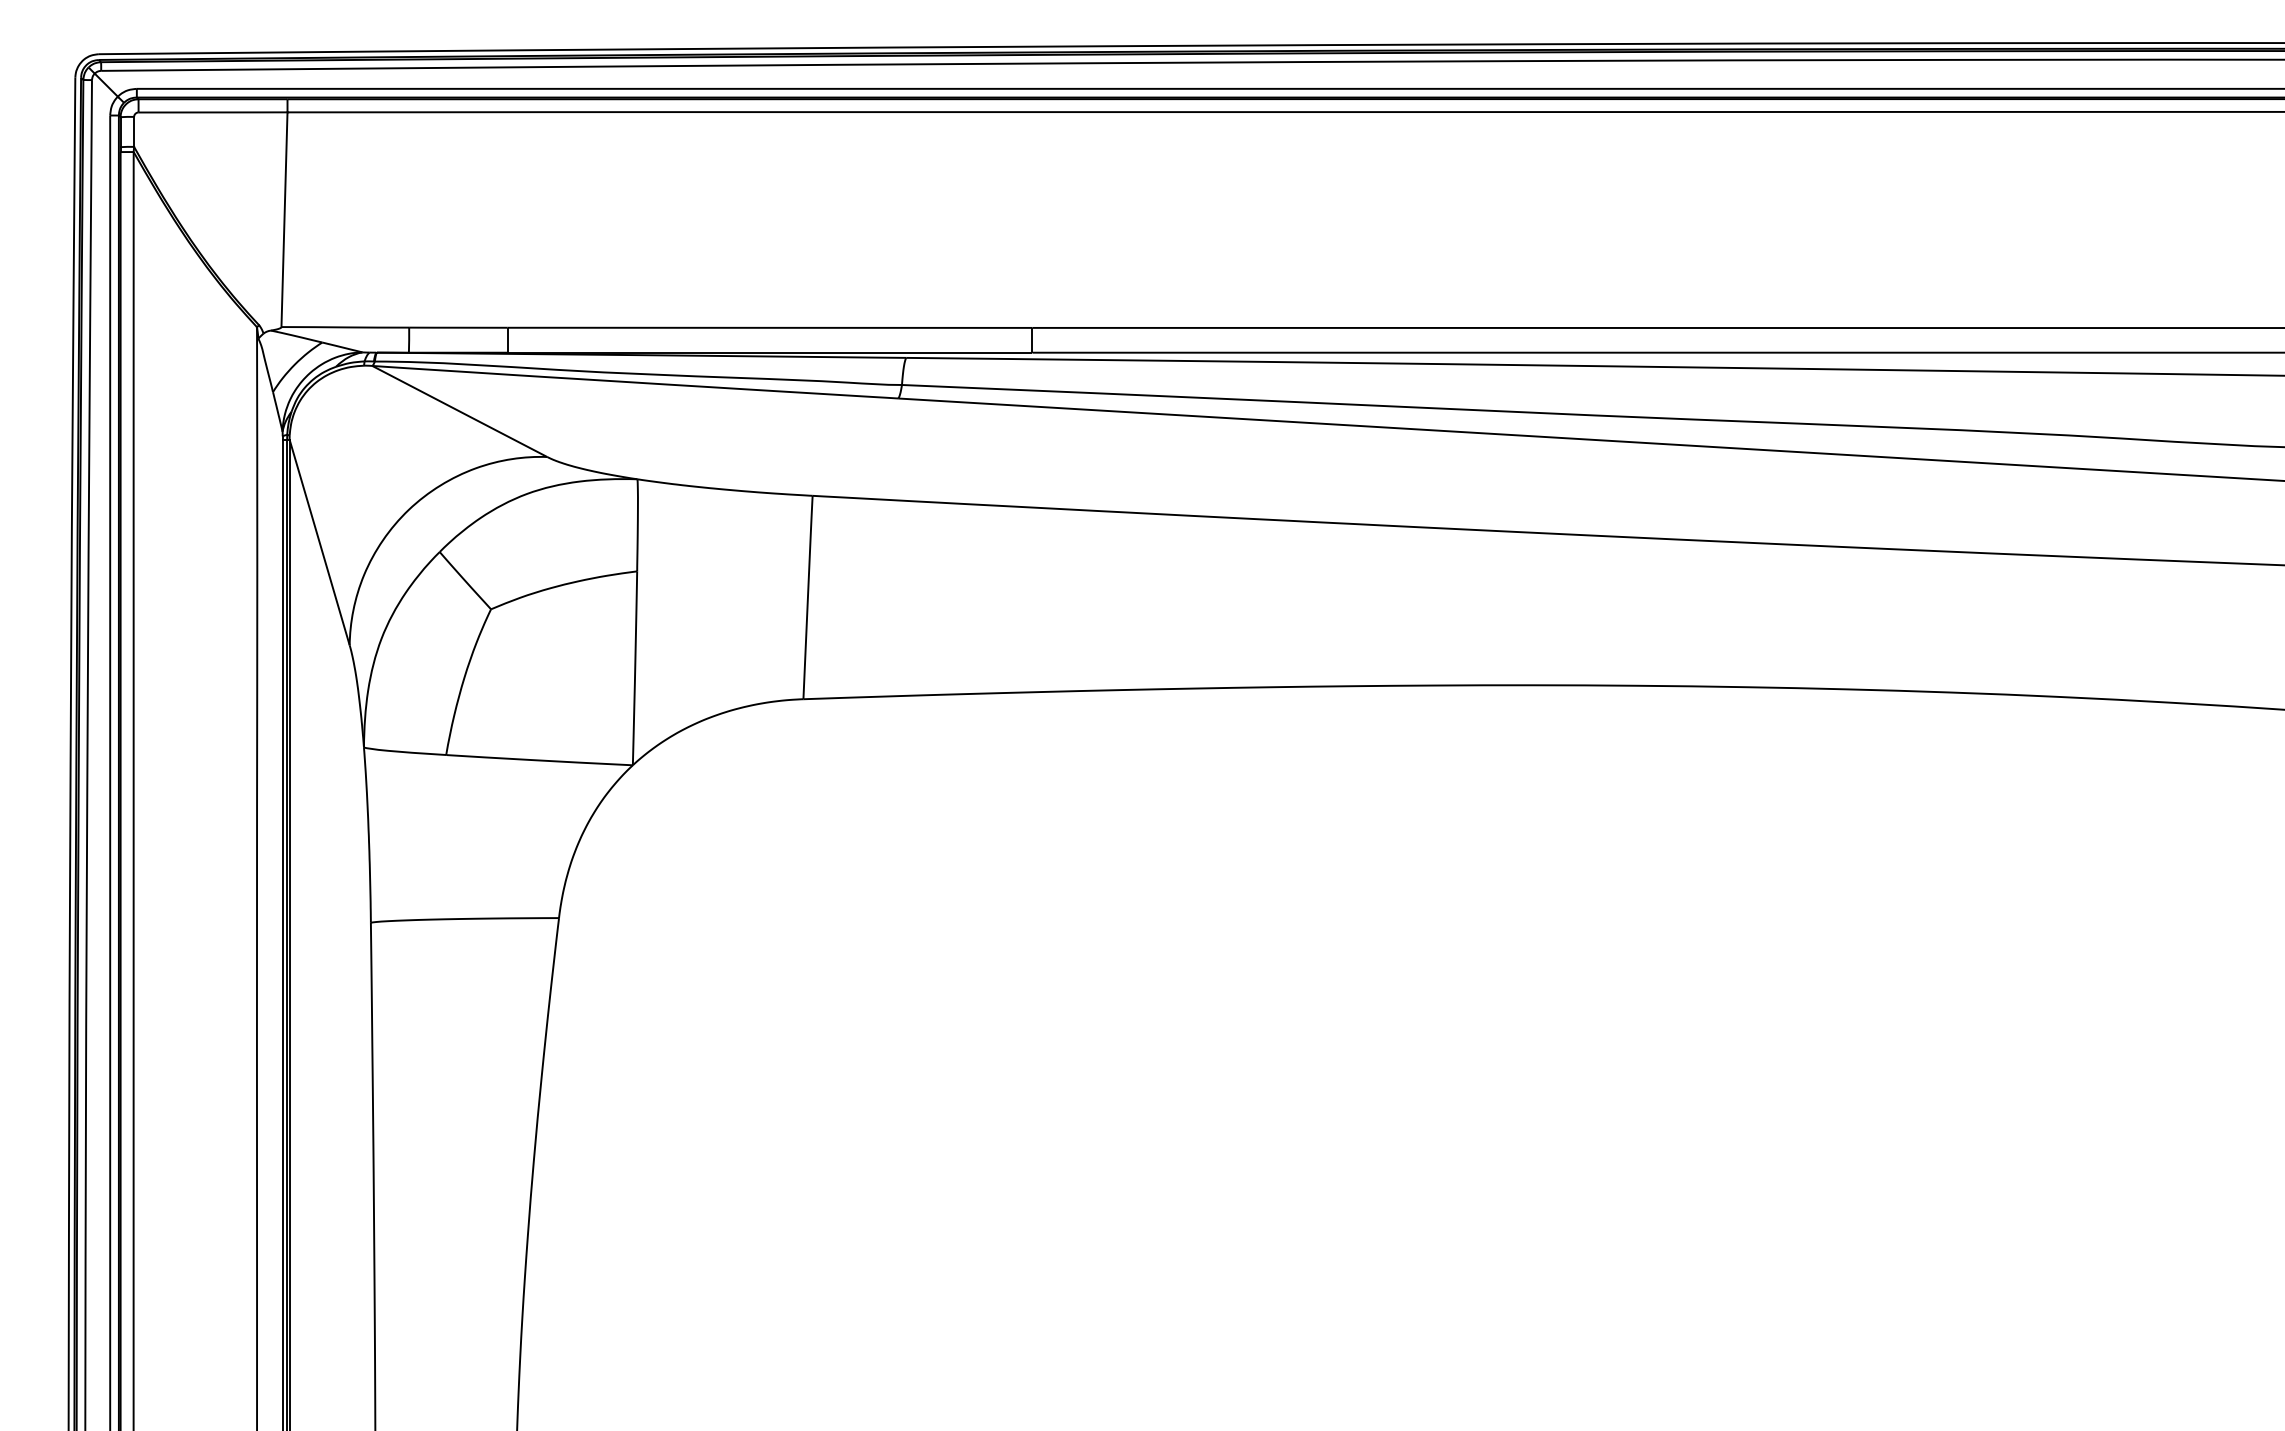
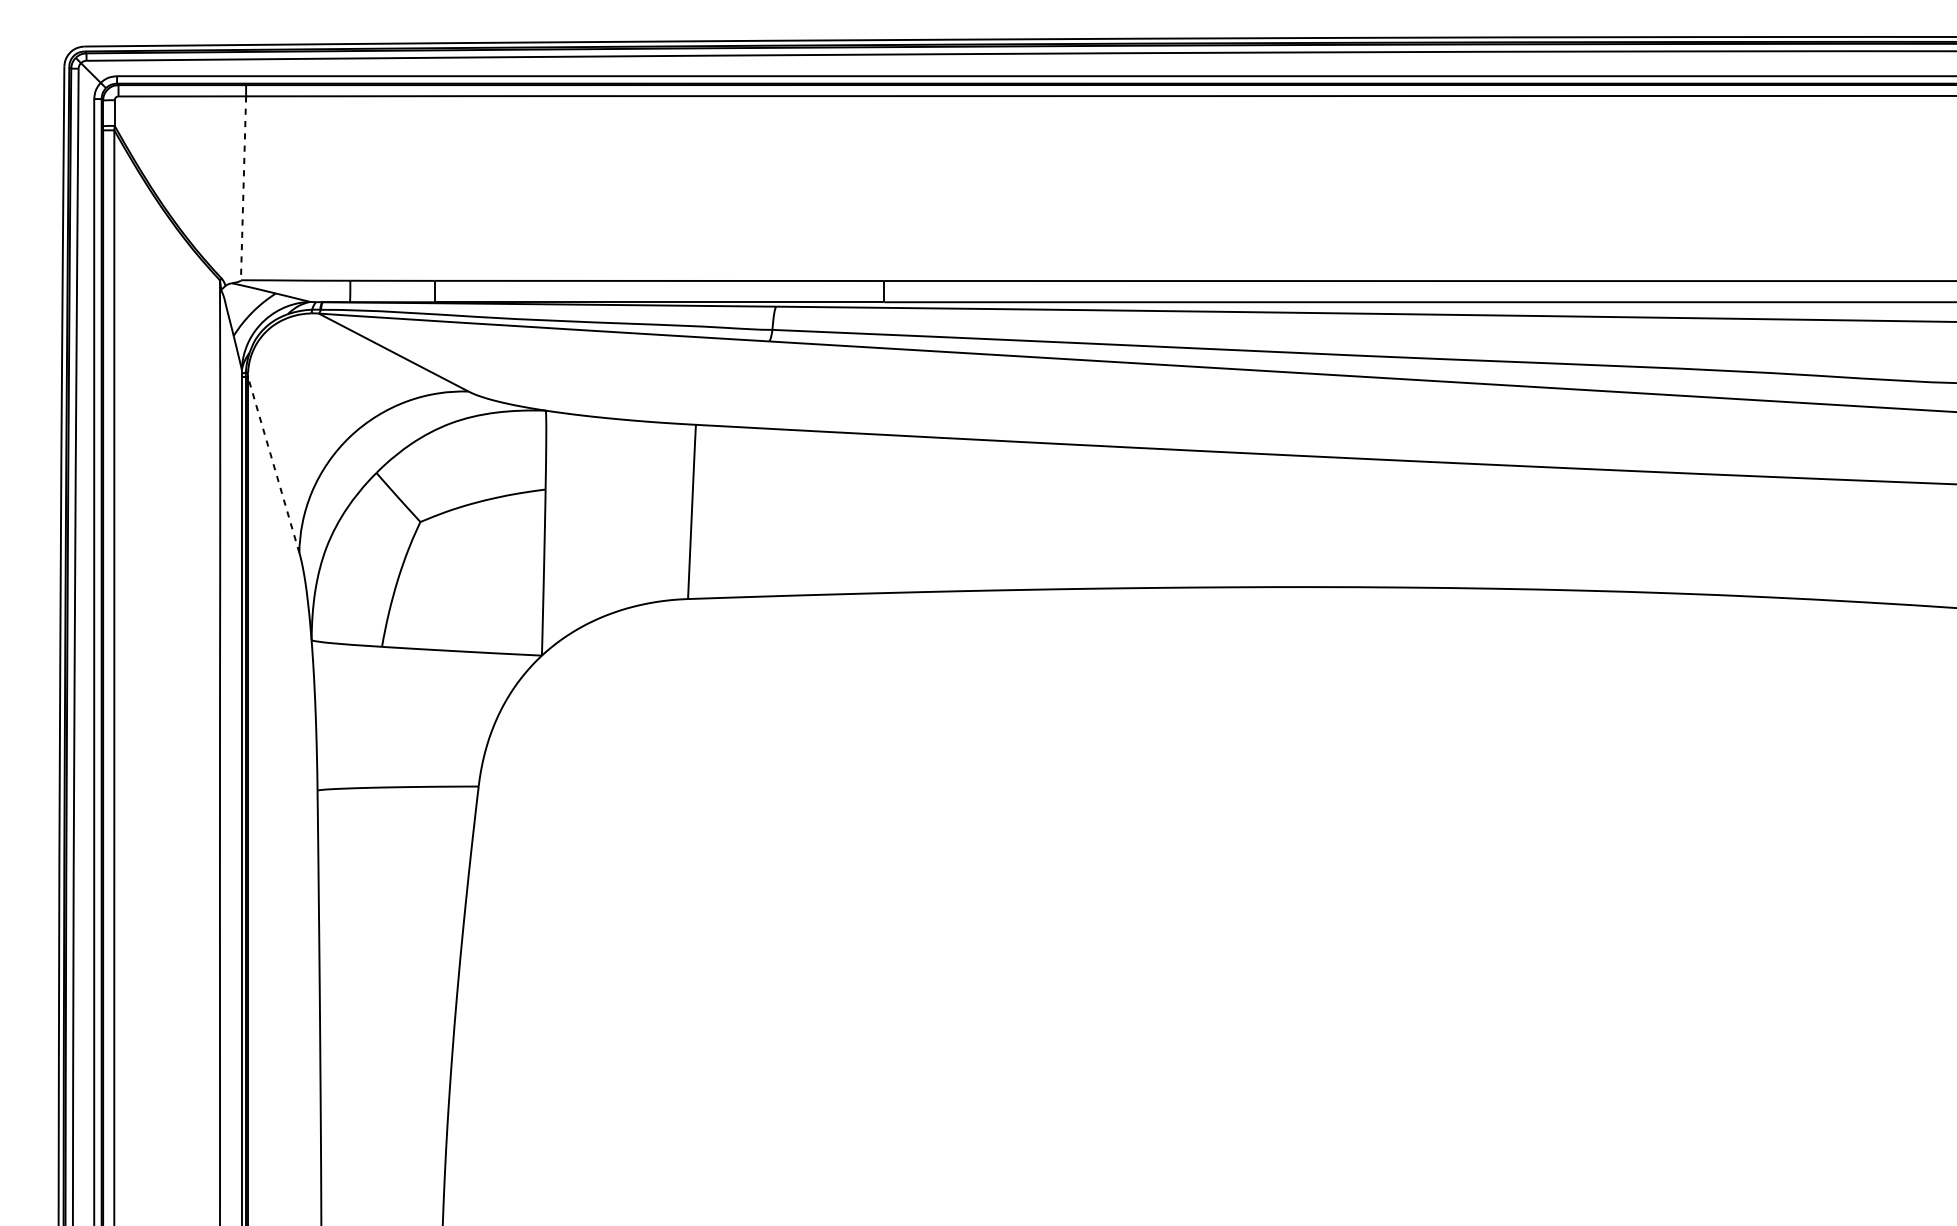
line: (284, 220) -> (243, 188), solid -> dashed
line: (319, 541) -> (273, 463), solid -> dashed

